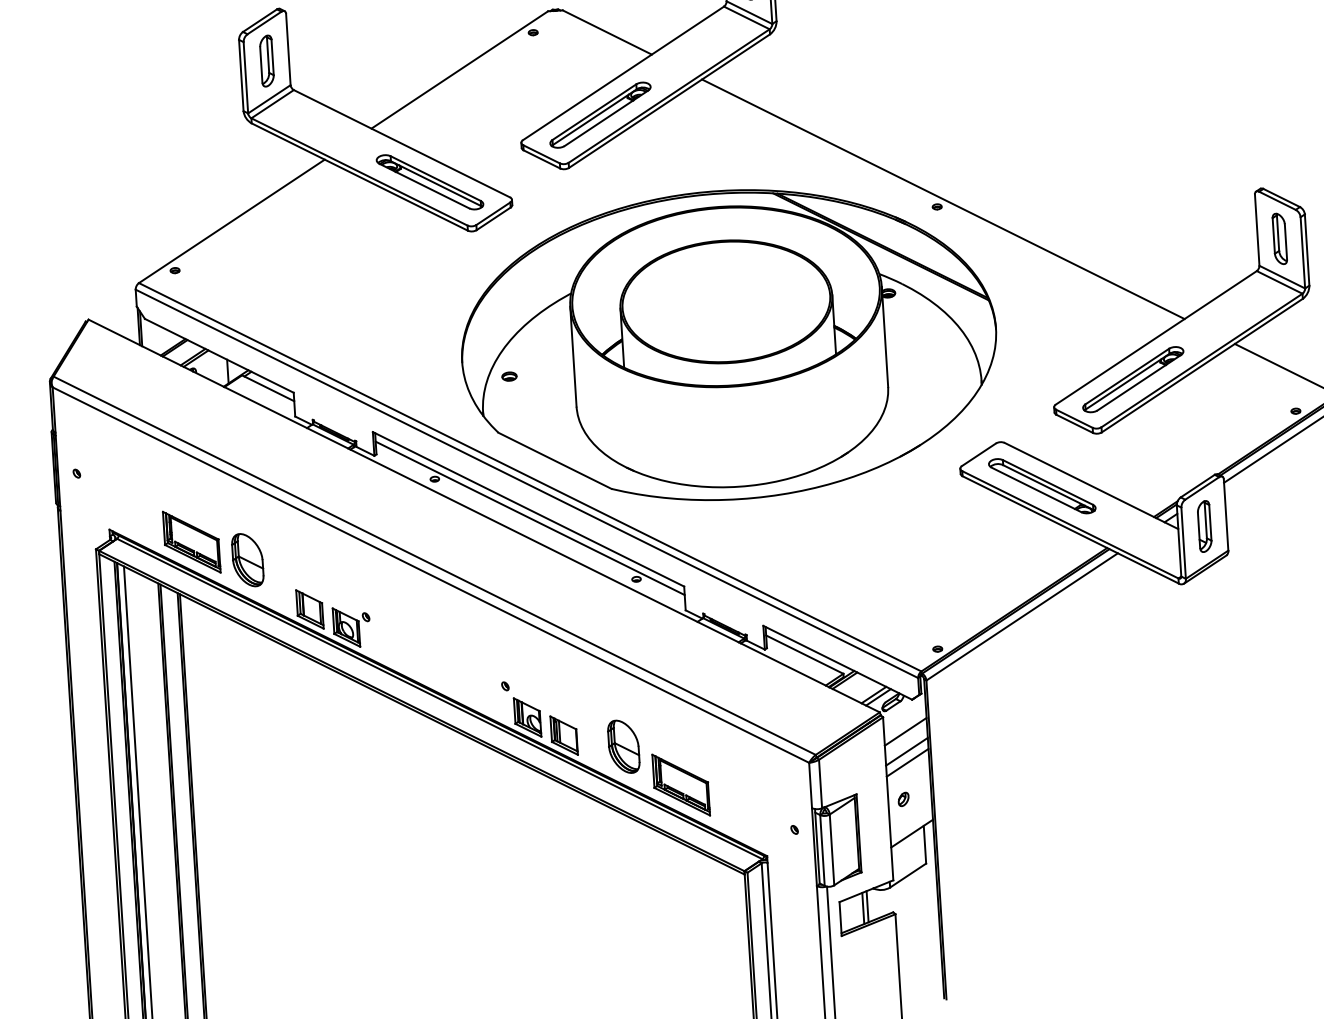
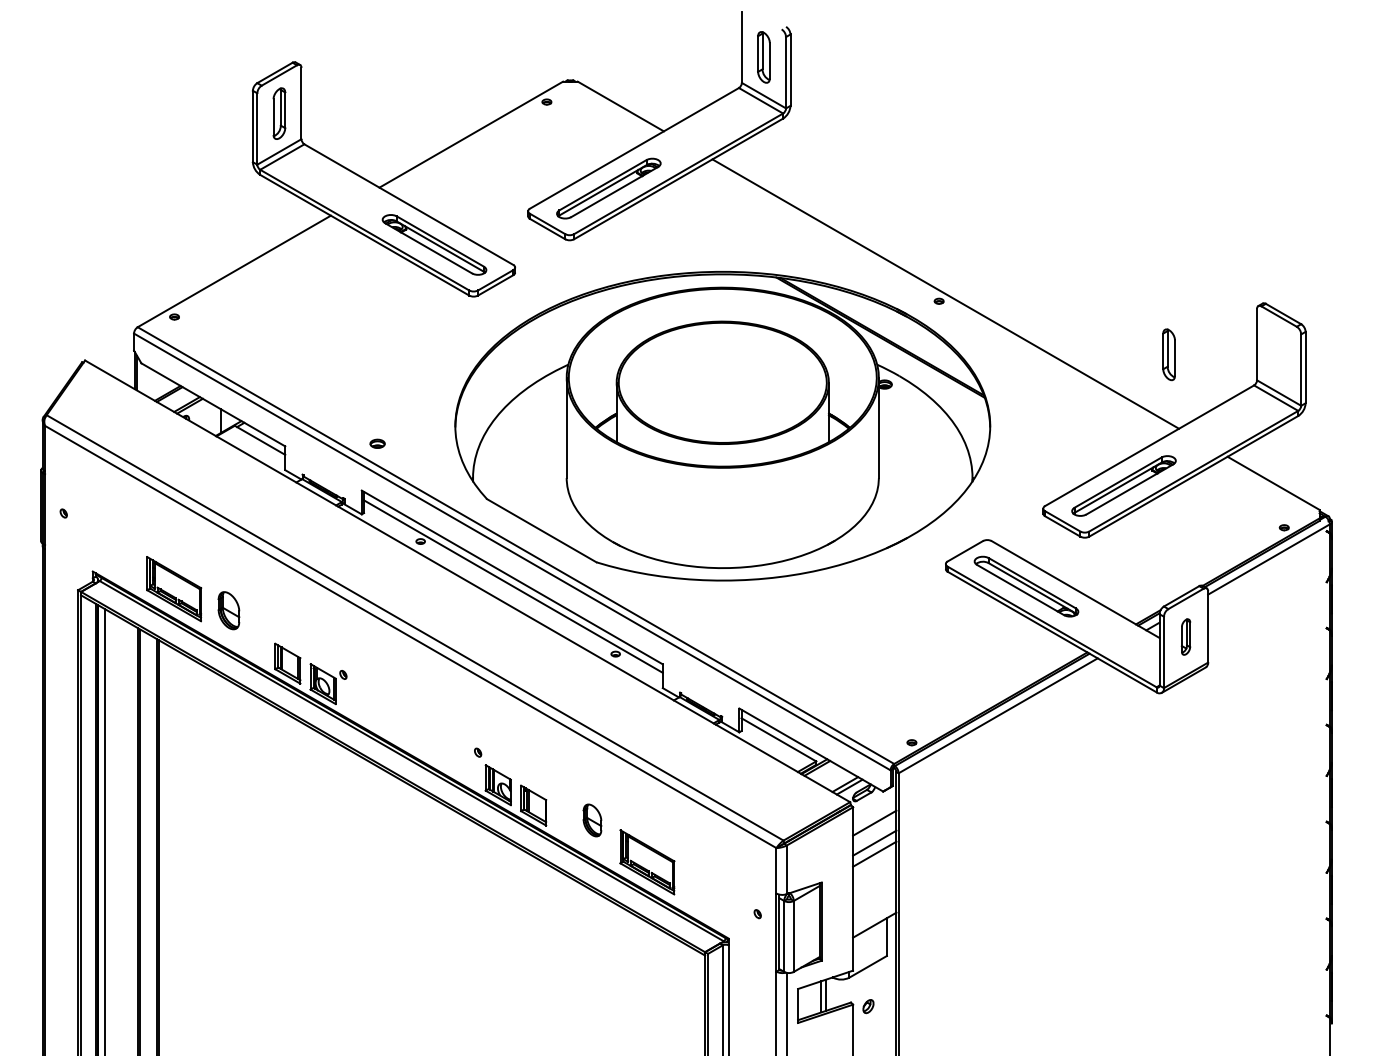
part: (1279, 238) -> (1168, 354), moved
part: (509, 376) -> (377, 443), moved
part: (1204, 525) -> (1185, 636), size x0.7
part: (247, 560) -> (228, 610), size x0.7
part: (623, 746) -> (592, 820), size x0.6
part: (903, 799) -> (868, 1006), moved

